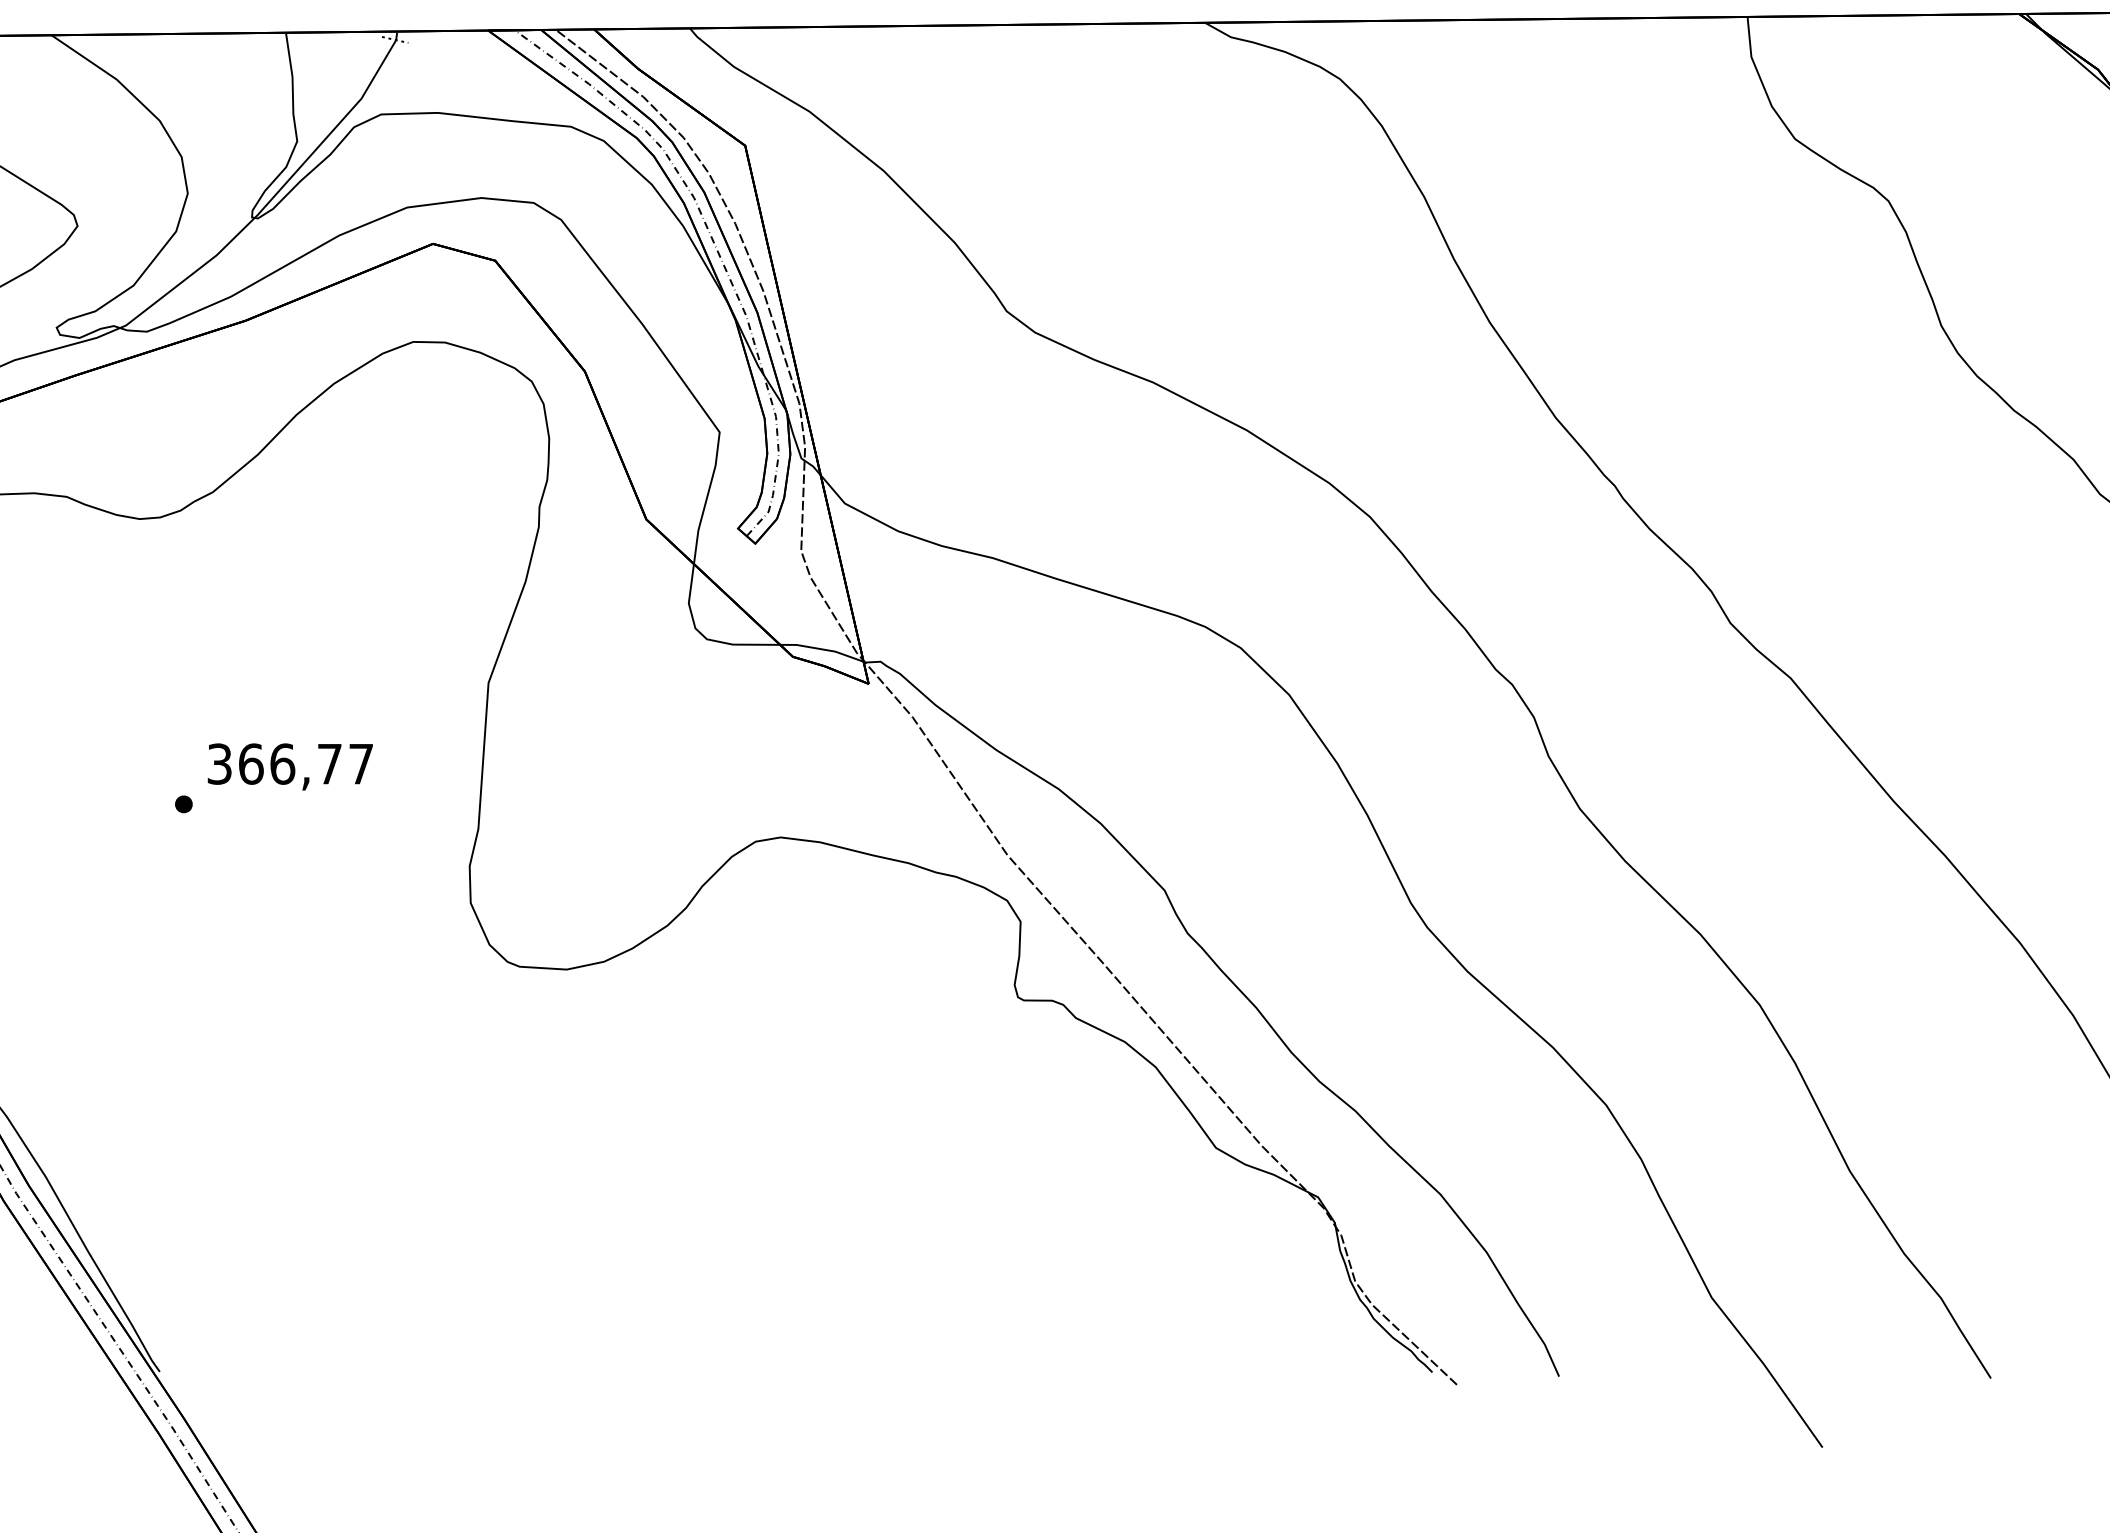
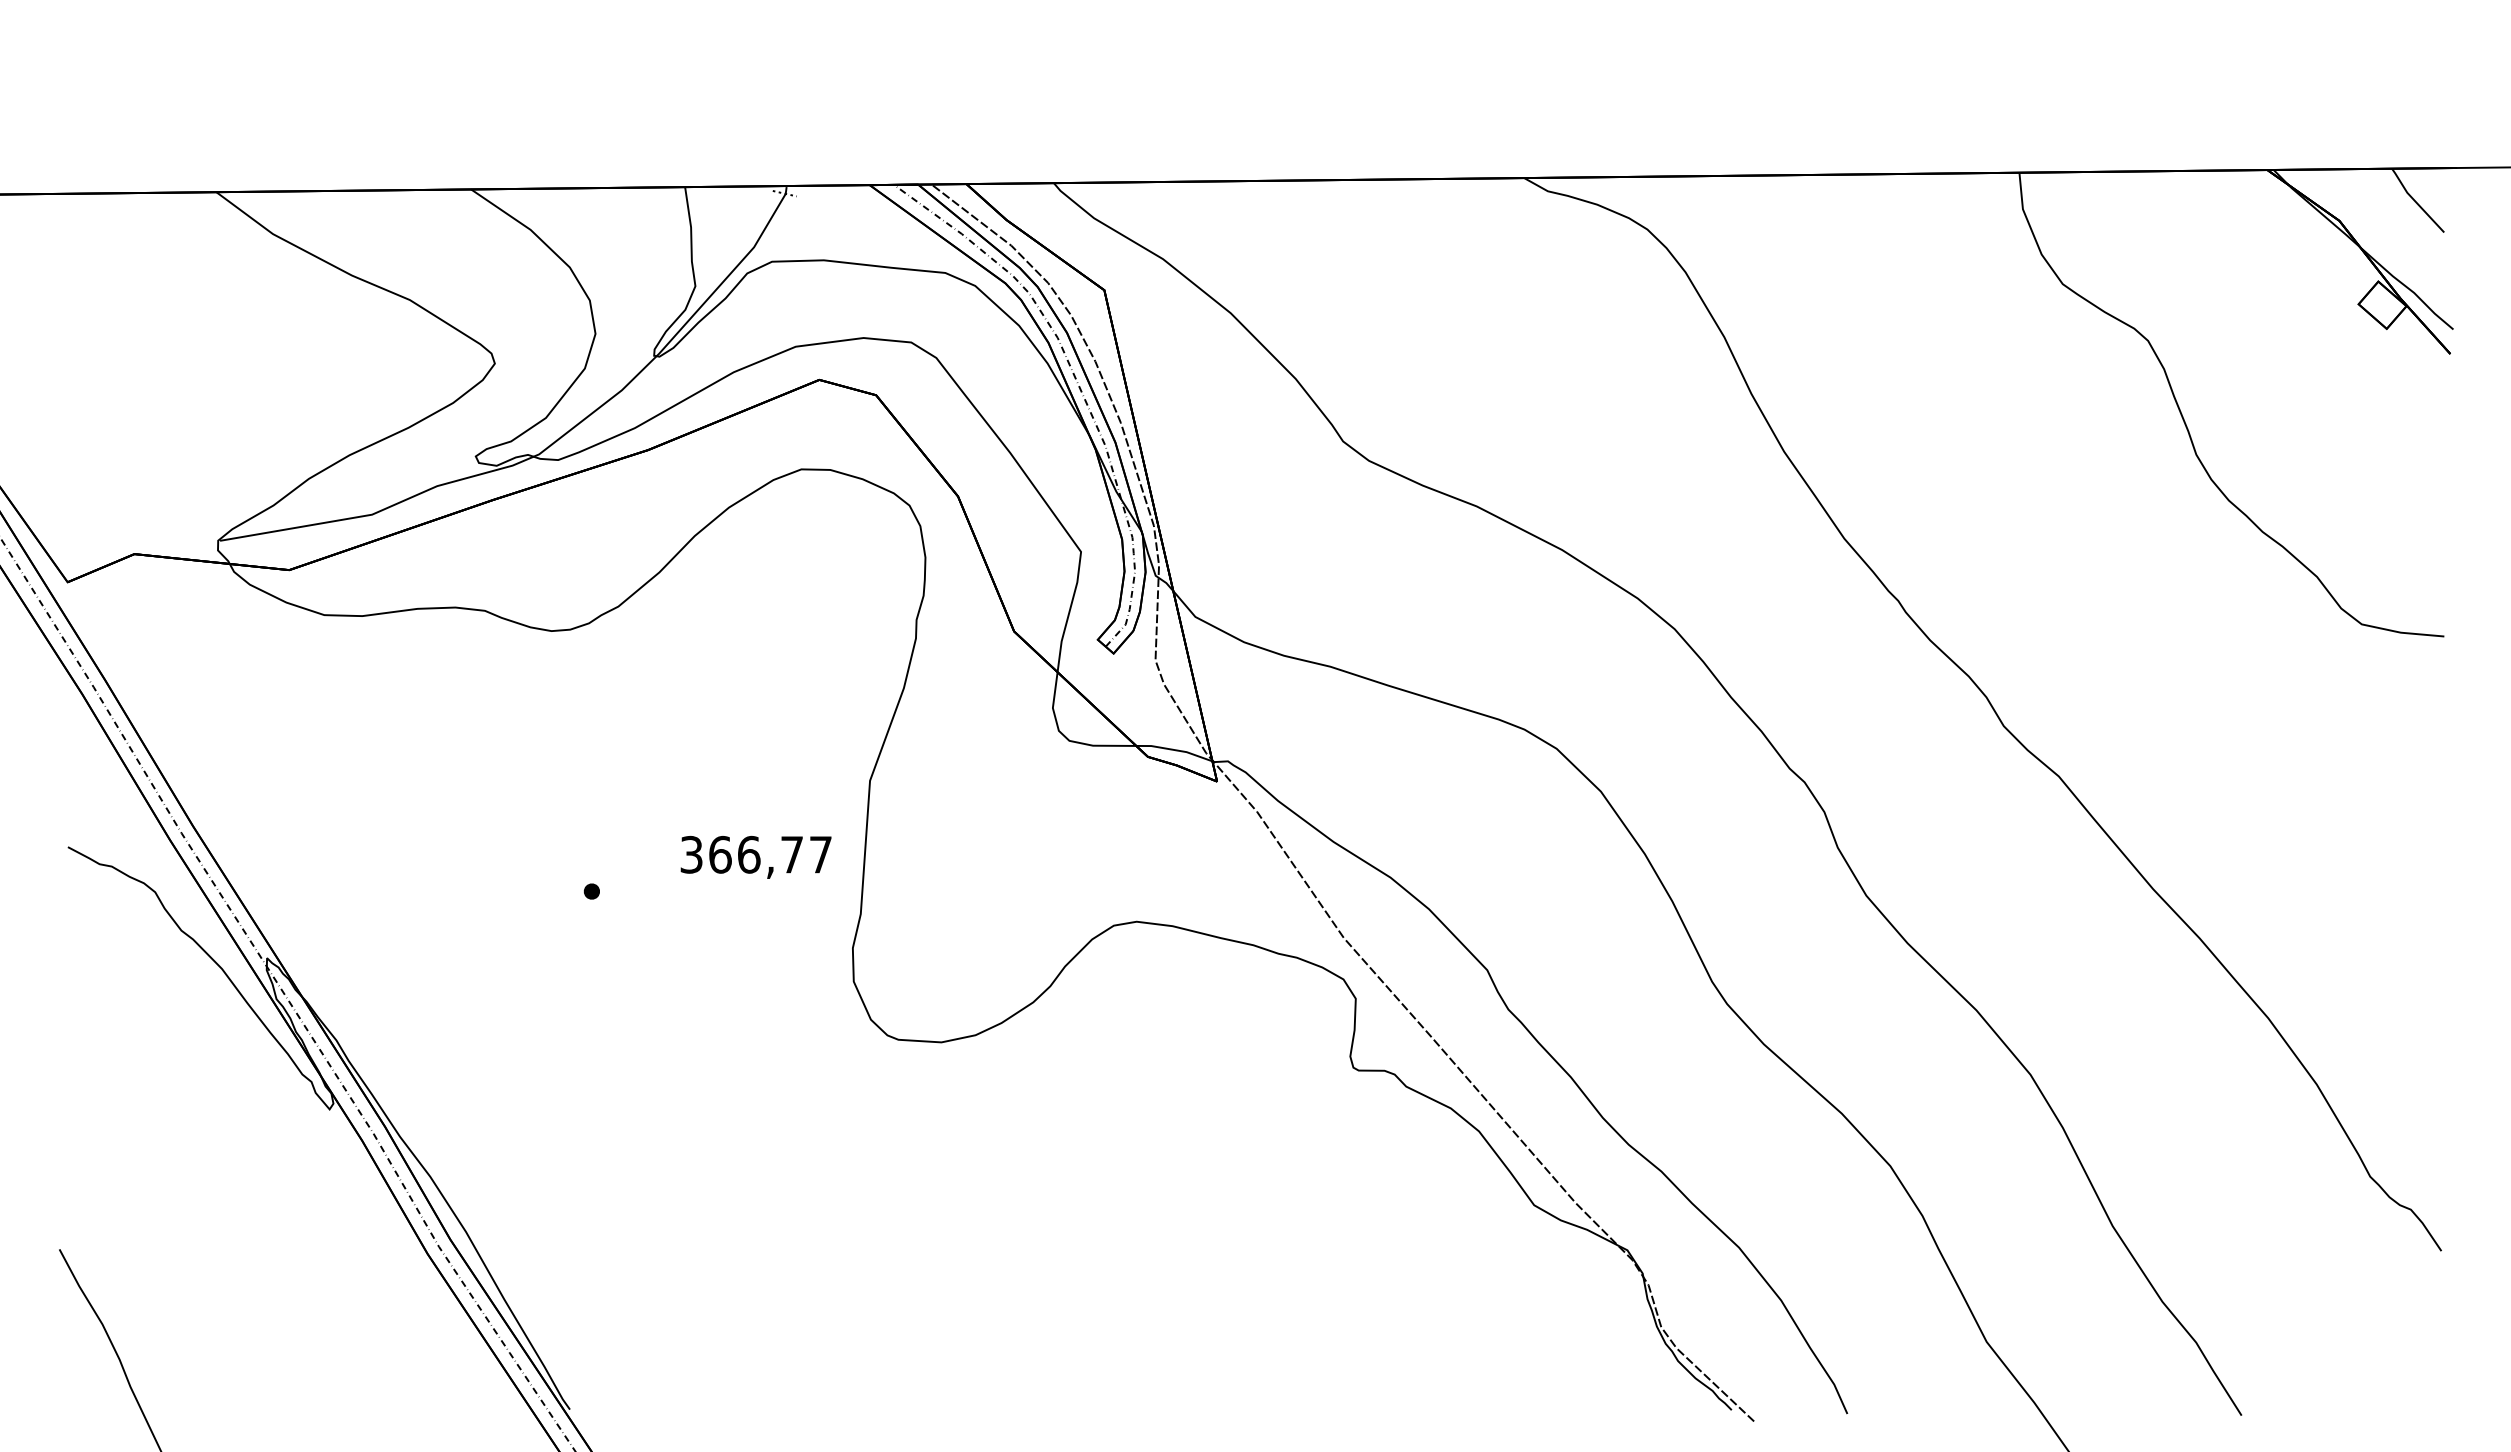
text: (289, 767) -> (755, 857), moved

